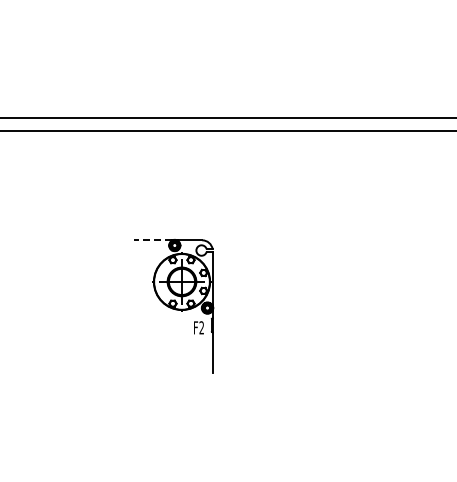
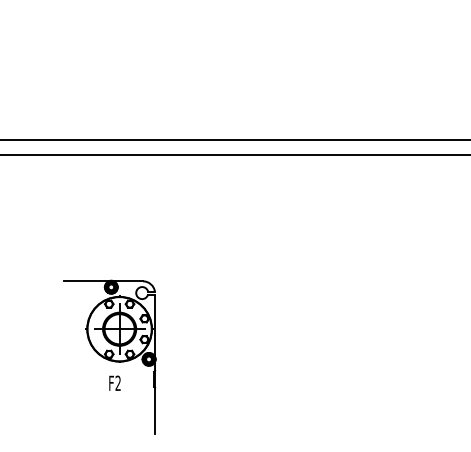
line: (152, 240) -> (85, 281), dashed -> solid
text: (198, 327) -> (114, 382), moved

